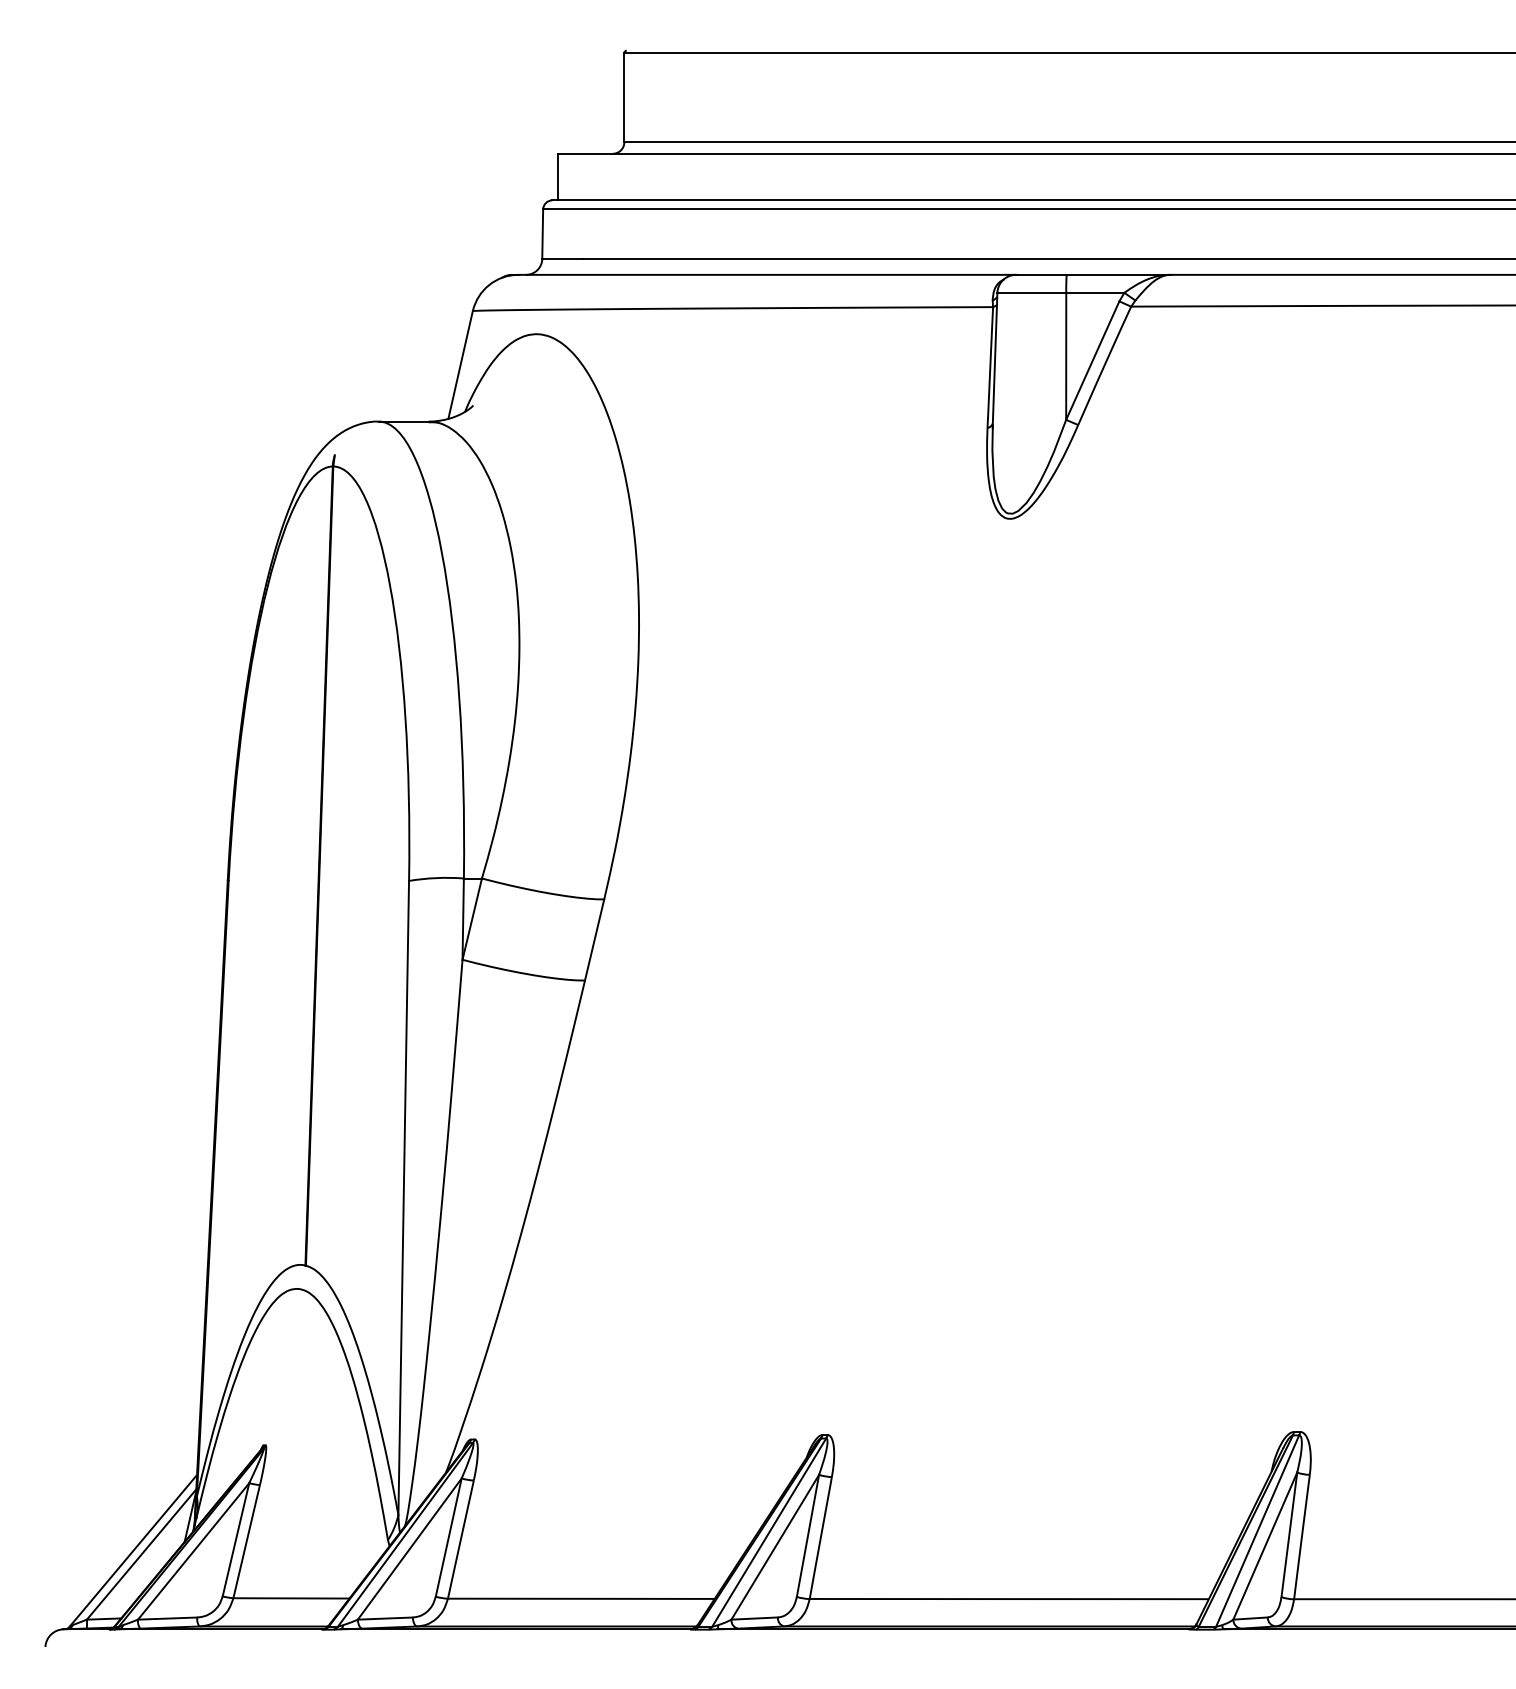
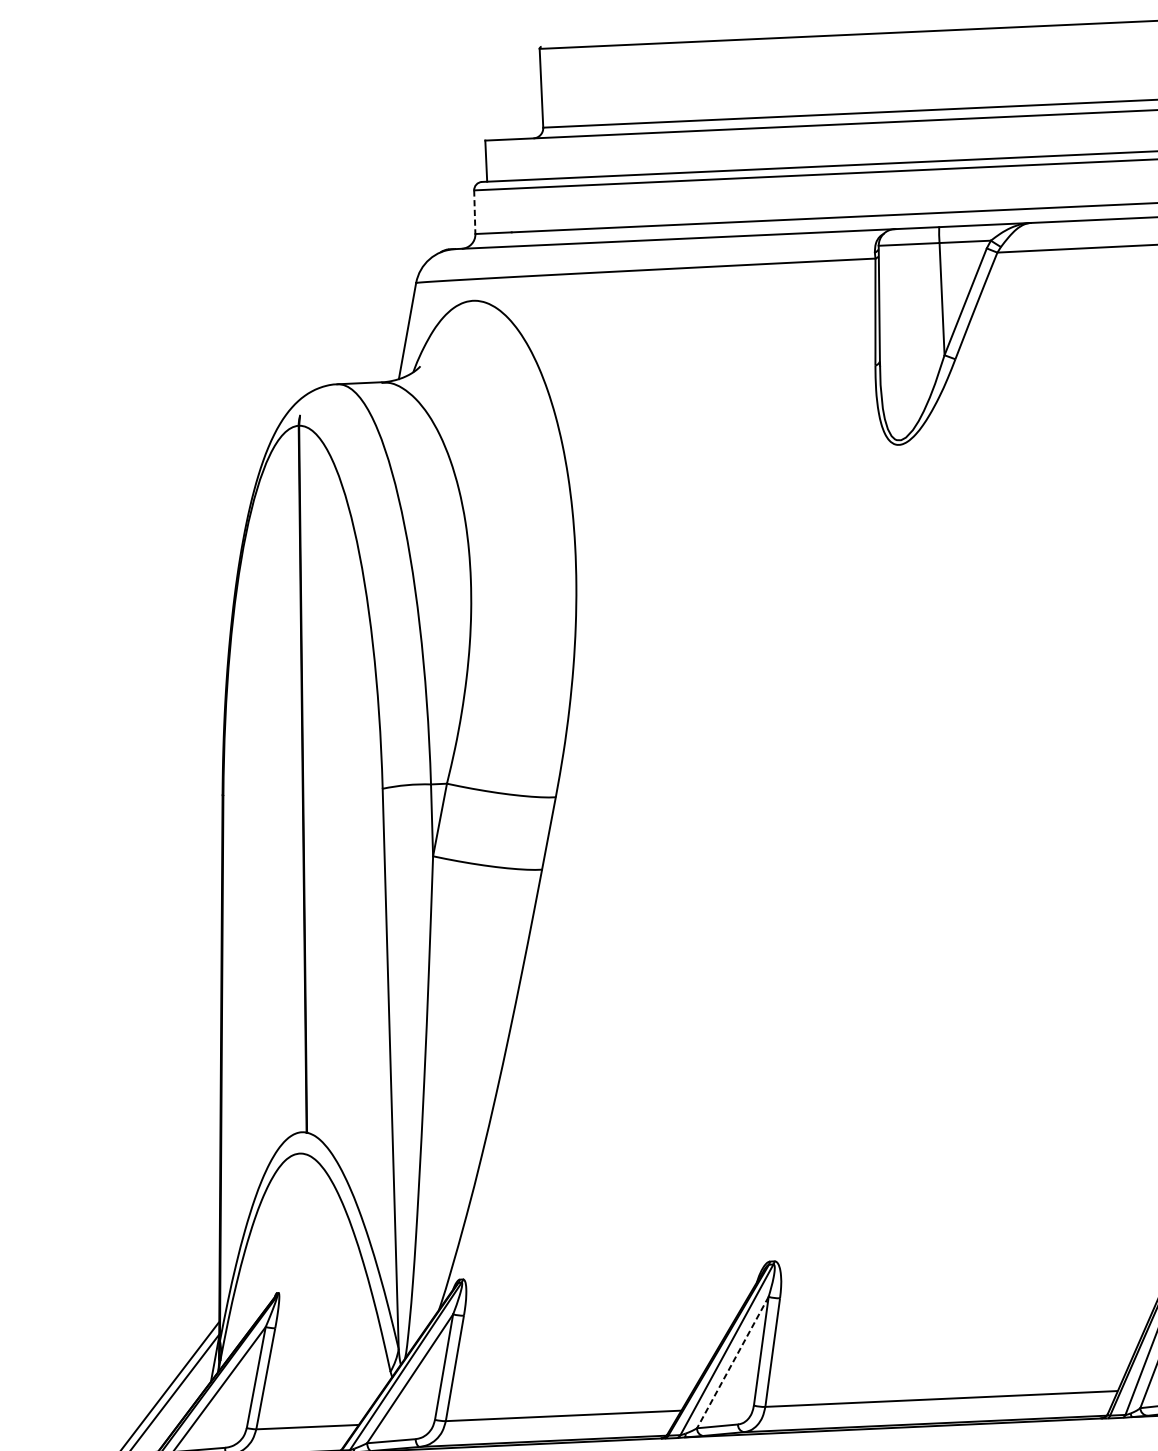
line: (542, 234) -> (474, 212), solid -> dashed
line: (775, 1547) -> (733, 1362), solid -> dashed

